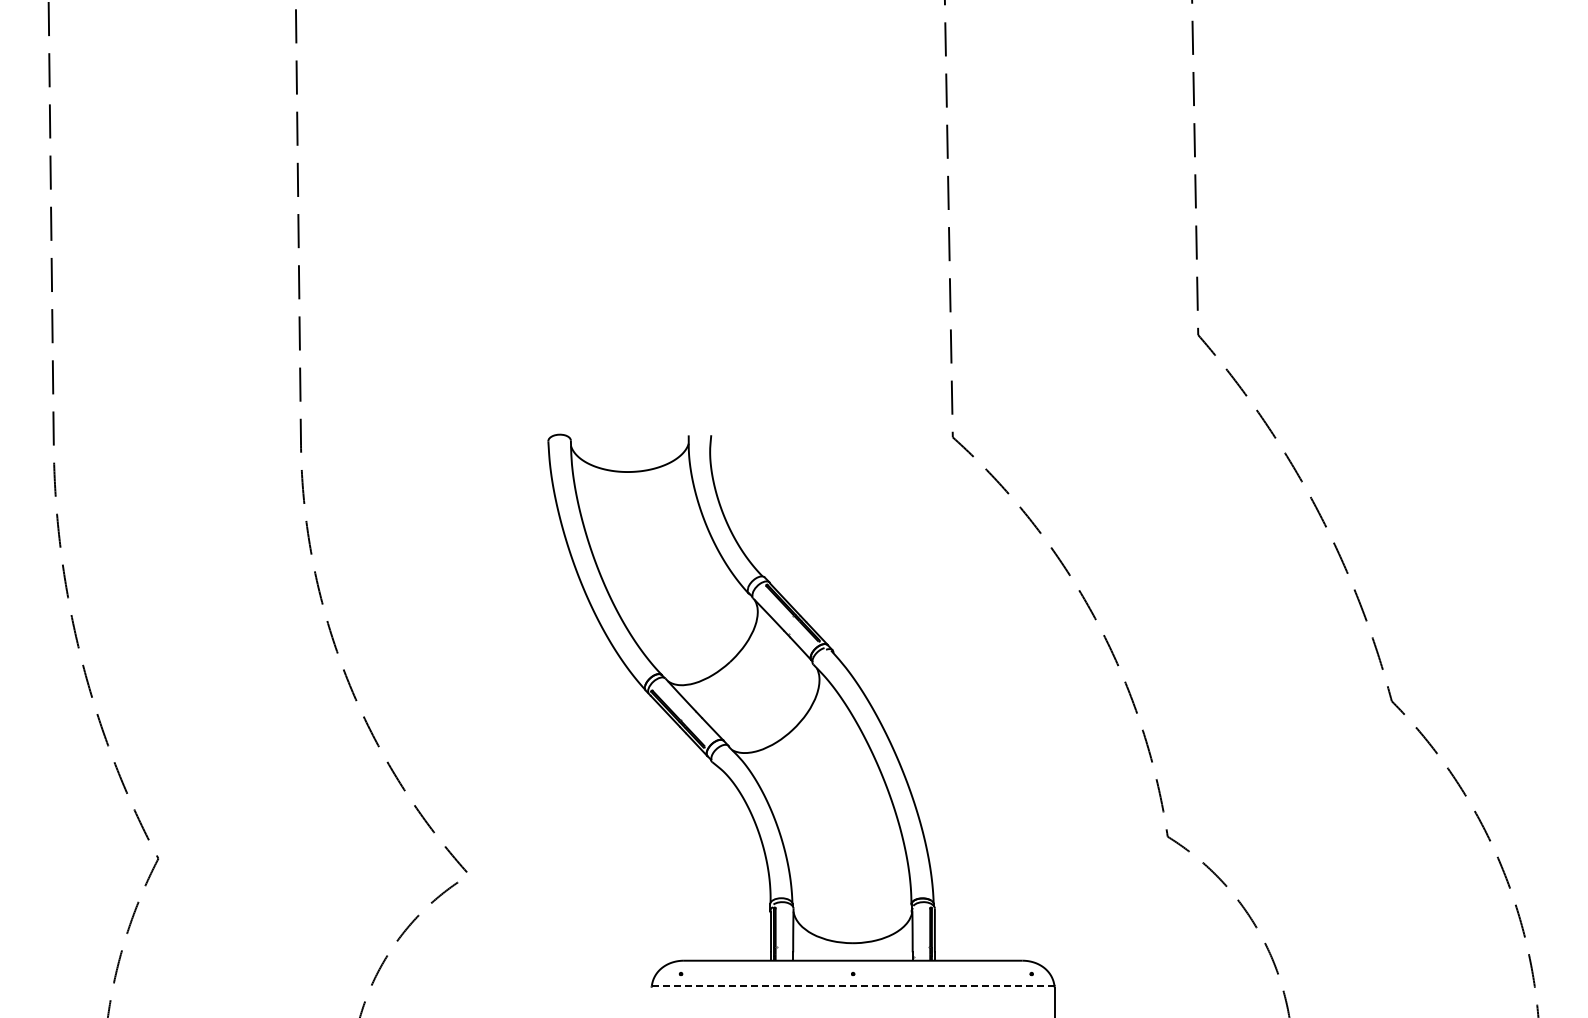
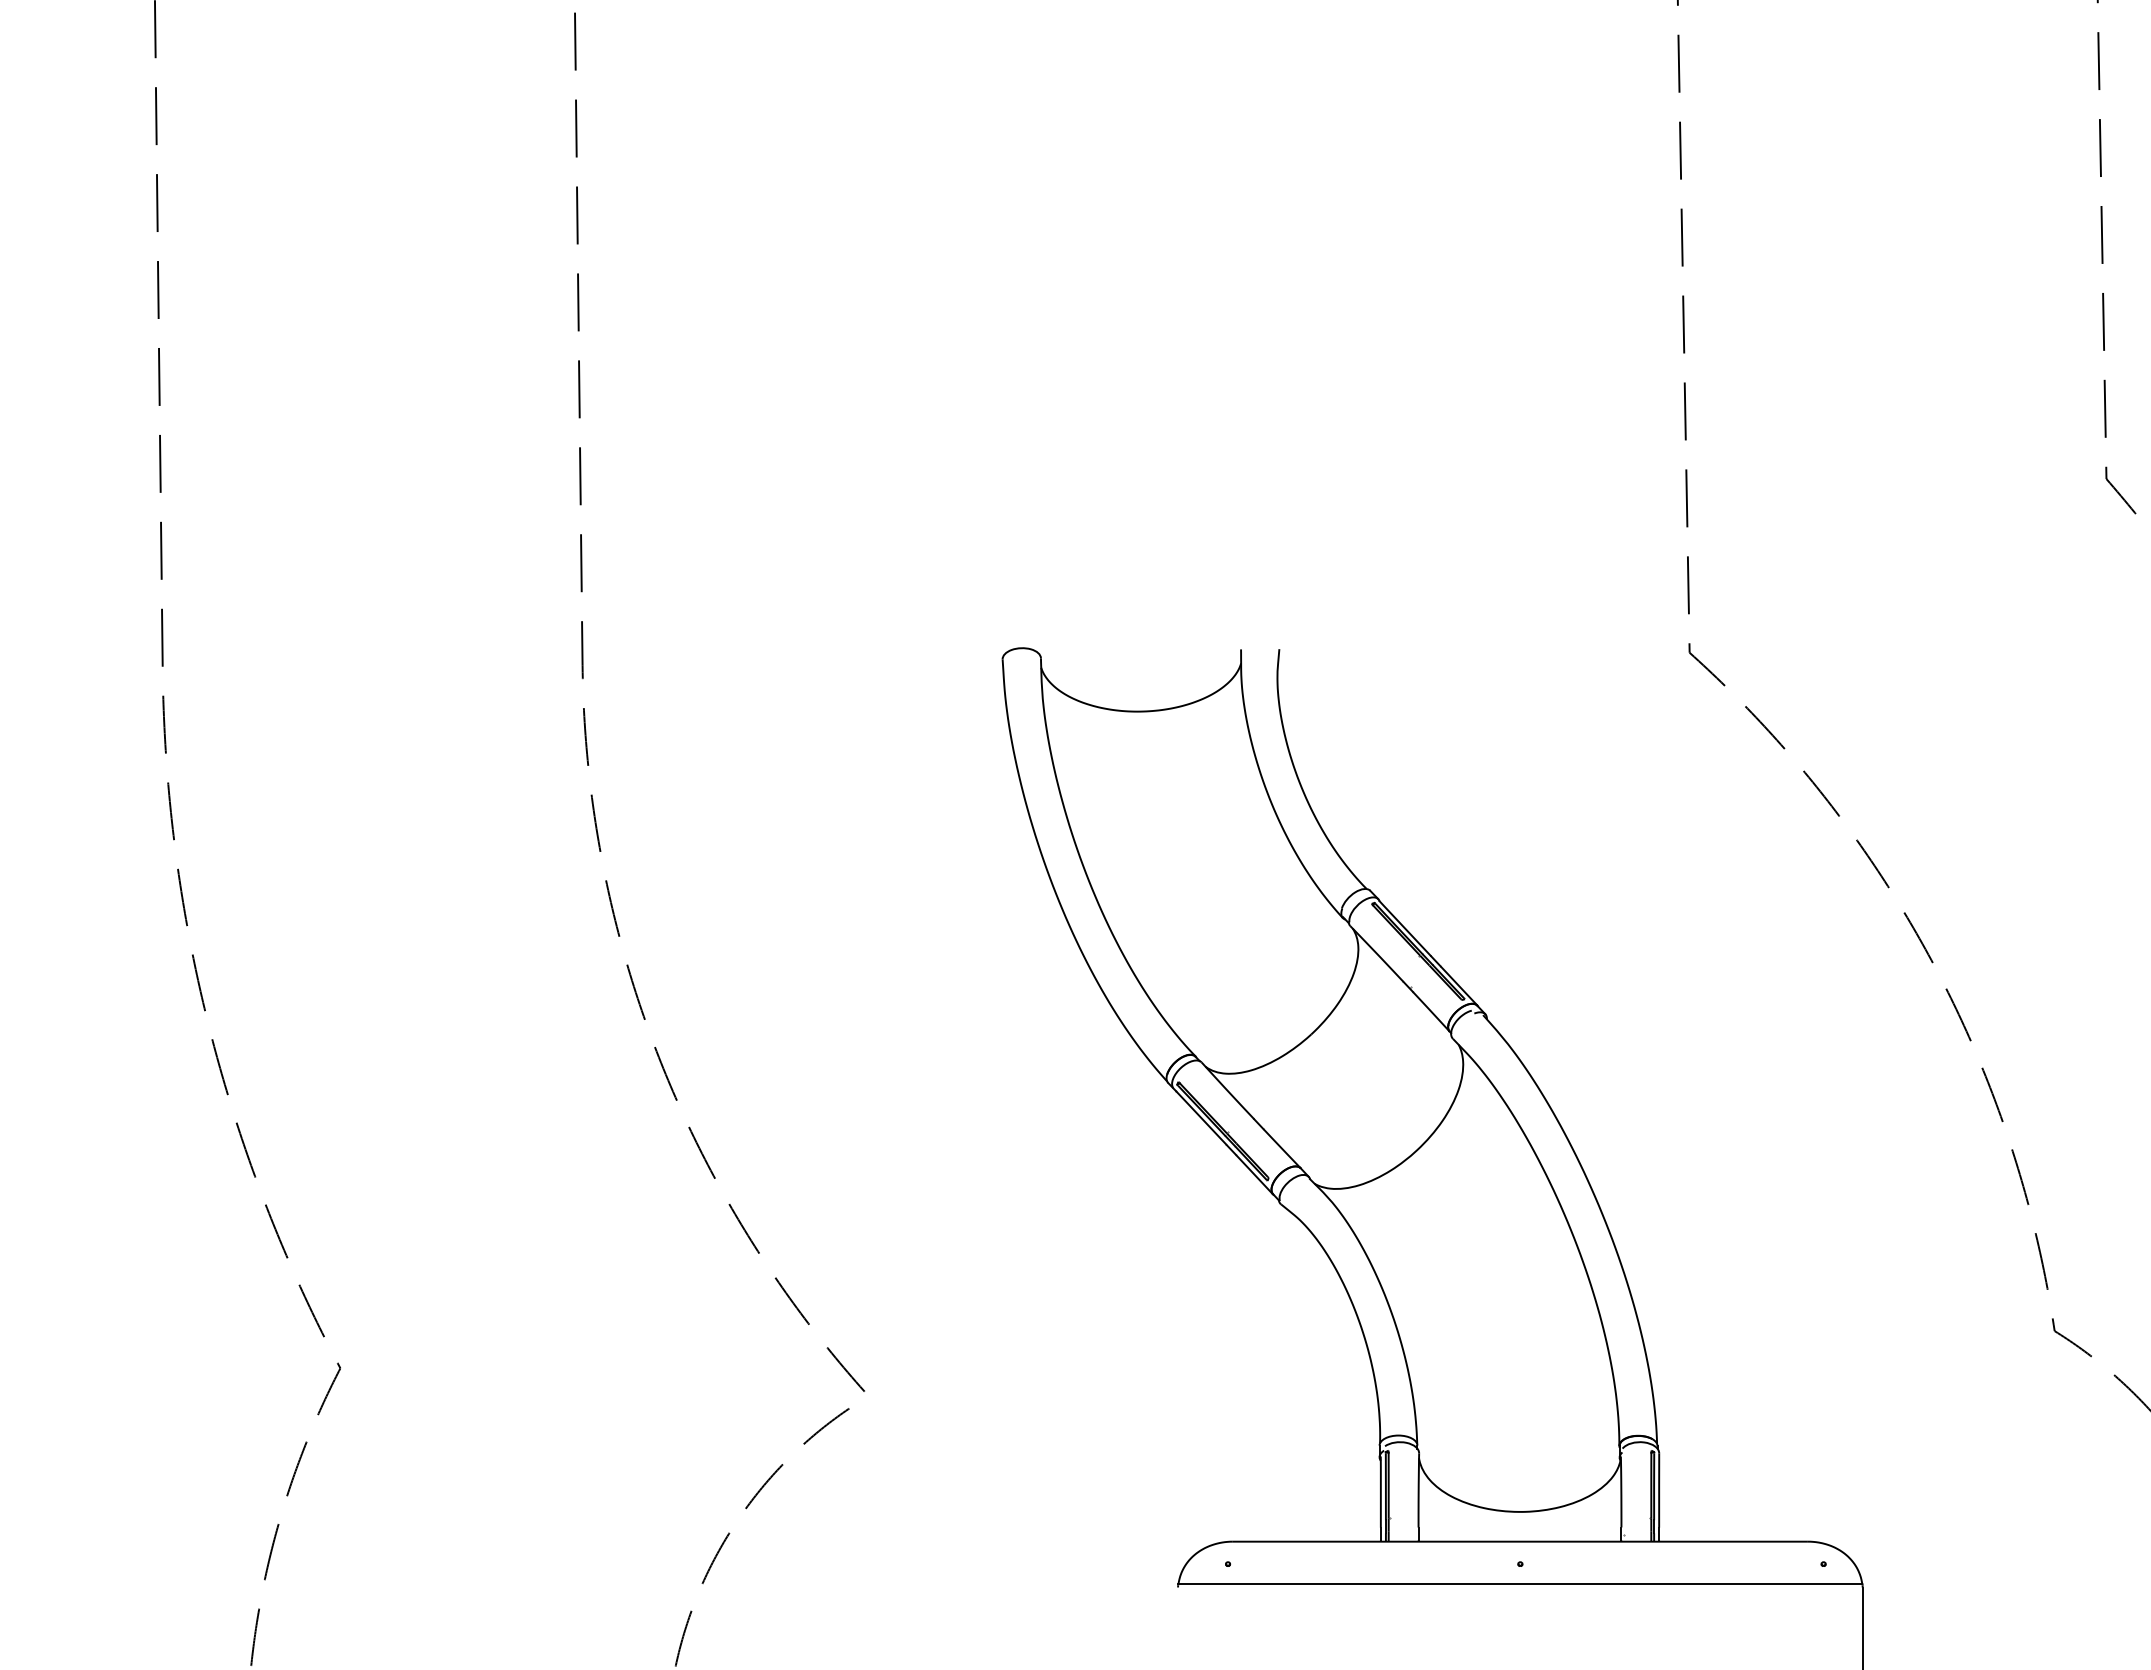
line: (853, 985) -> (1520, 1583), dashed -> solid

